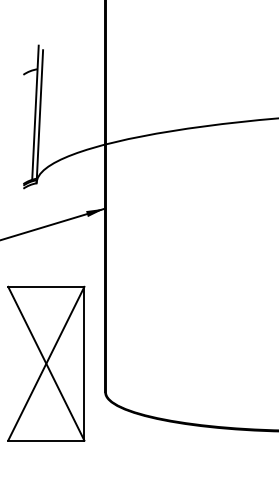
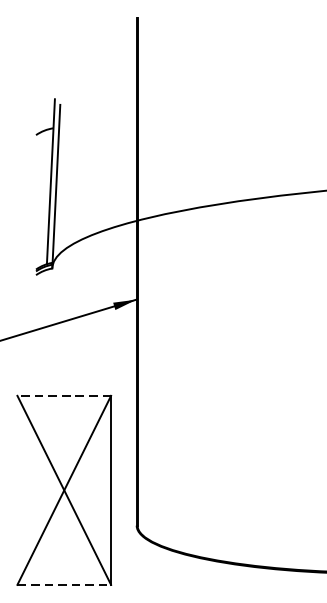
line: (45, 286) -> (63, 395), solid -> dashed
line: (46, 440) -> (64, 584), solid -> dashed

